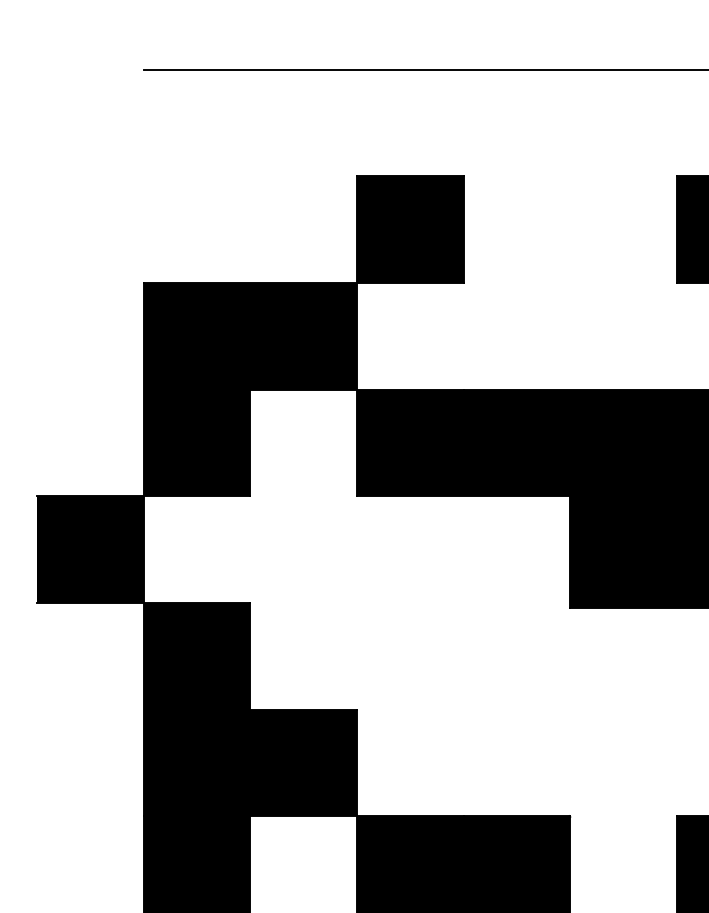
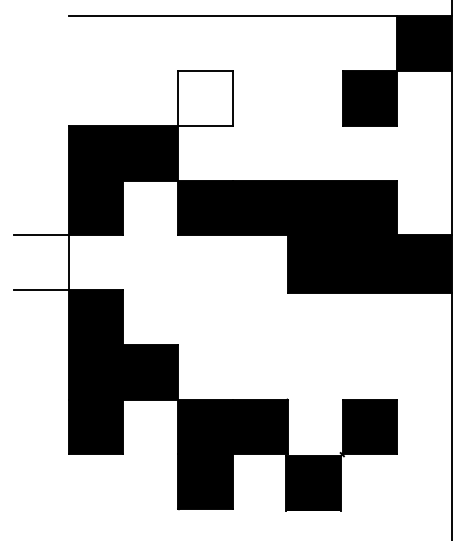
fill: (409, 229) -> (205, 98), removed
fill: (88, 549) -> (40, 262), removed

